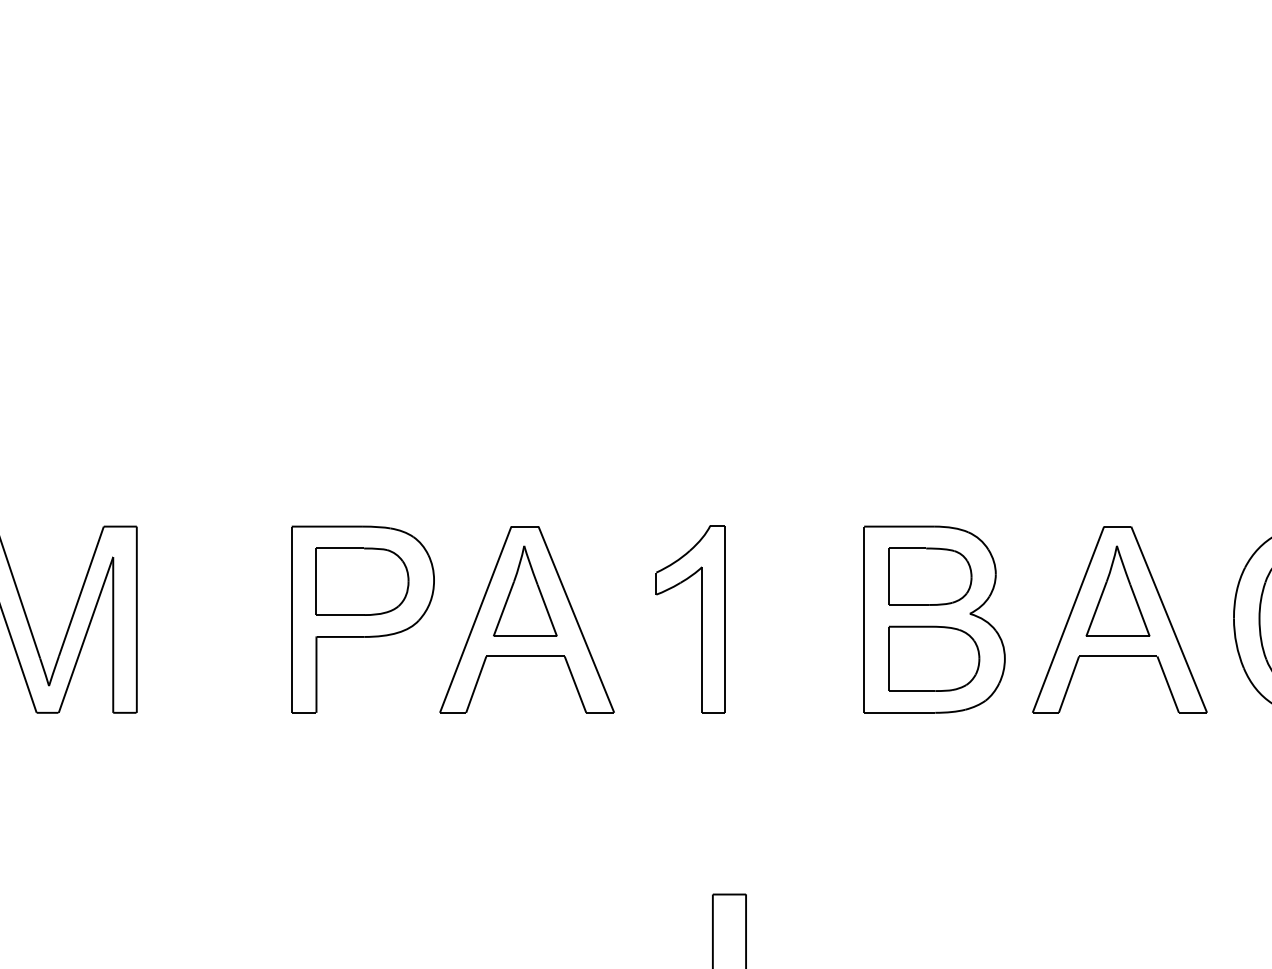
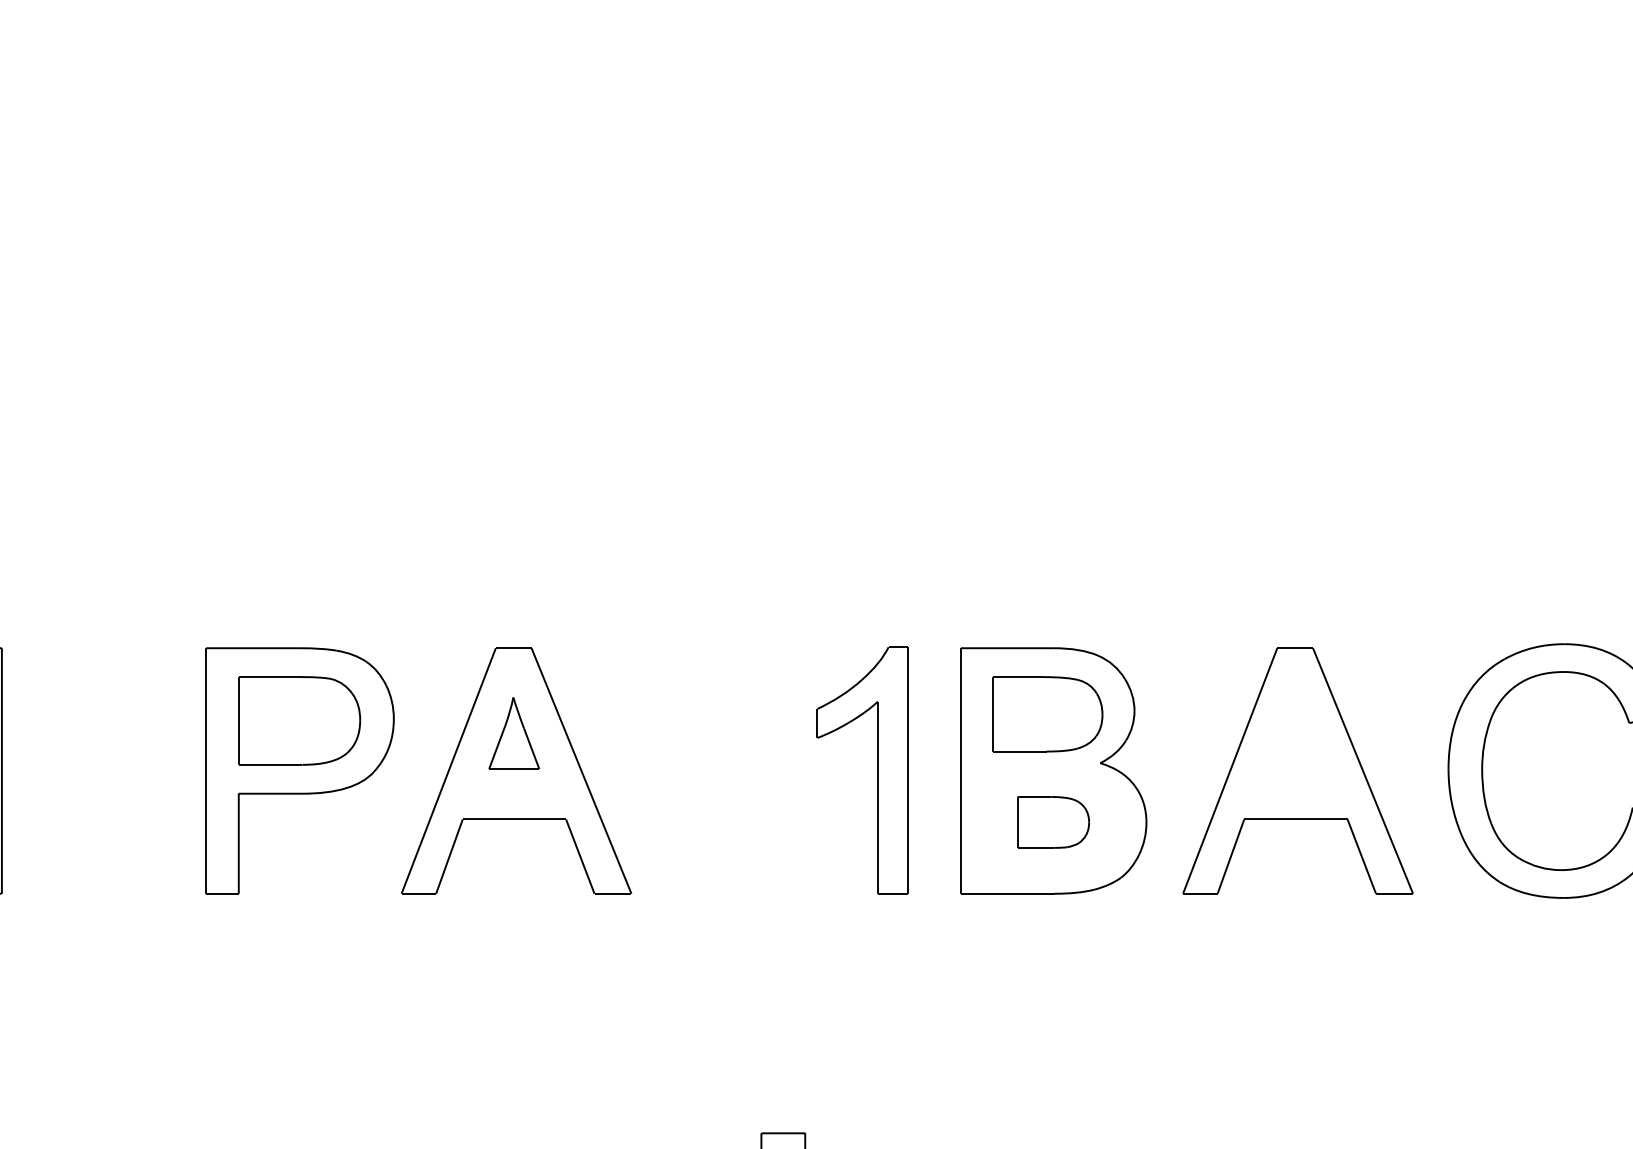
part: (525, 590) -> (514, 732), size x0.6
part: (1117, 590) -> (1294, 732), removed
part: (701, 619) -> (876, 770), moved
part: (934, 658) -> (1053, 822), size x0.6

